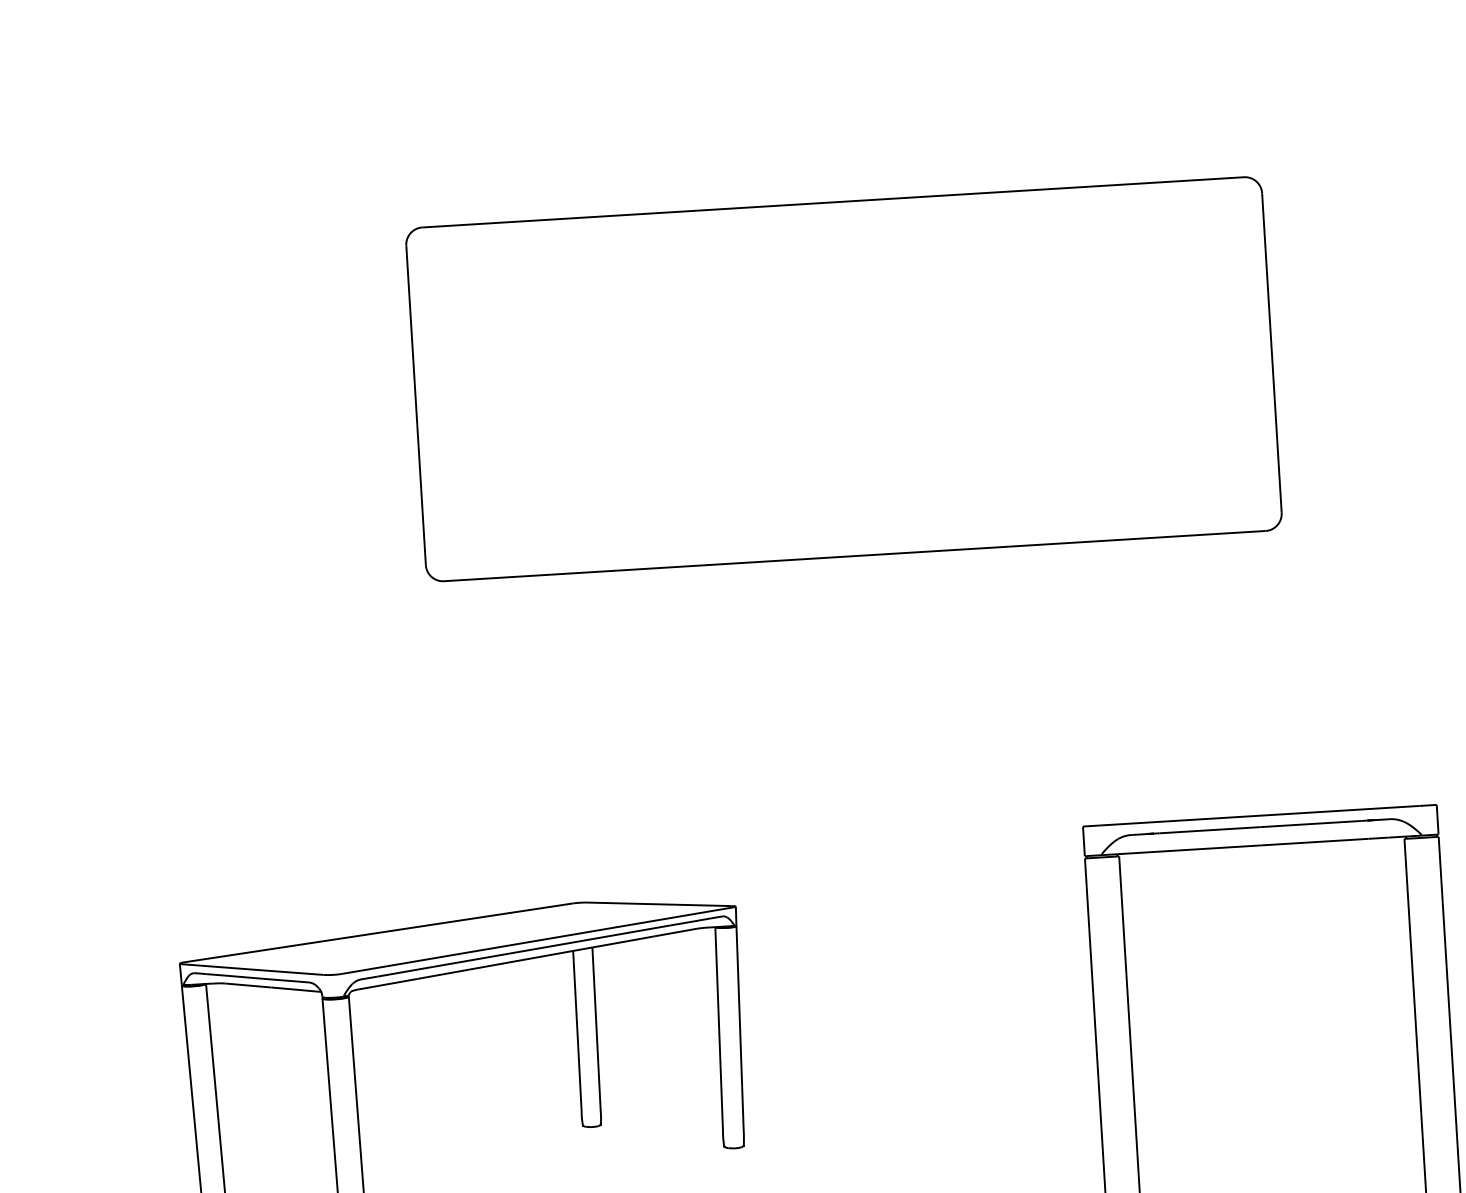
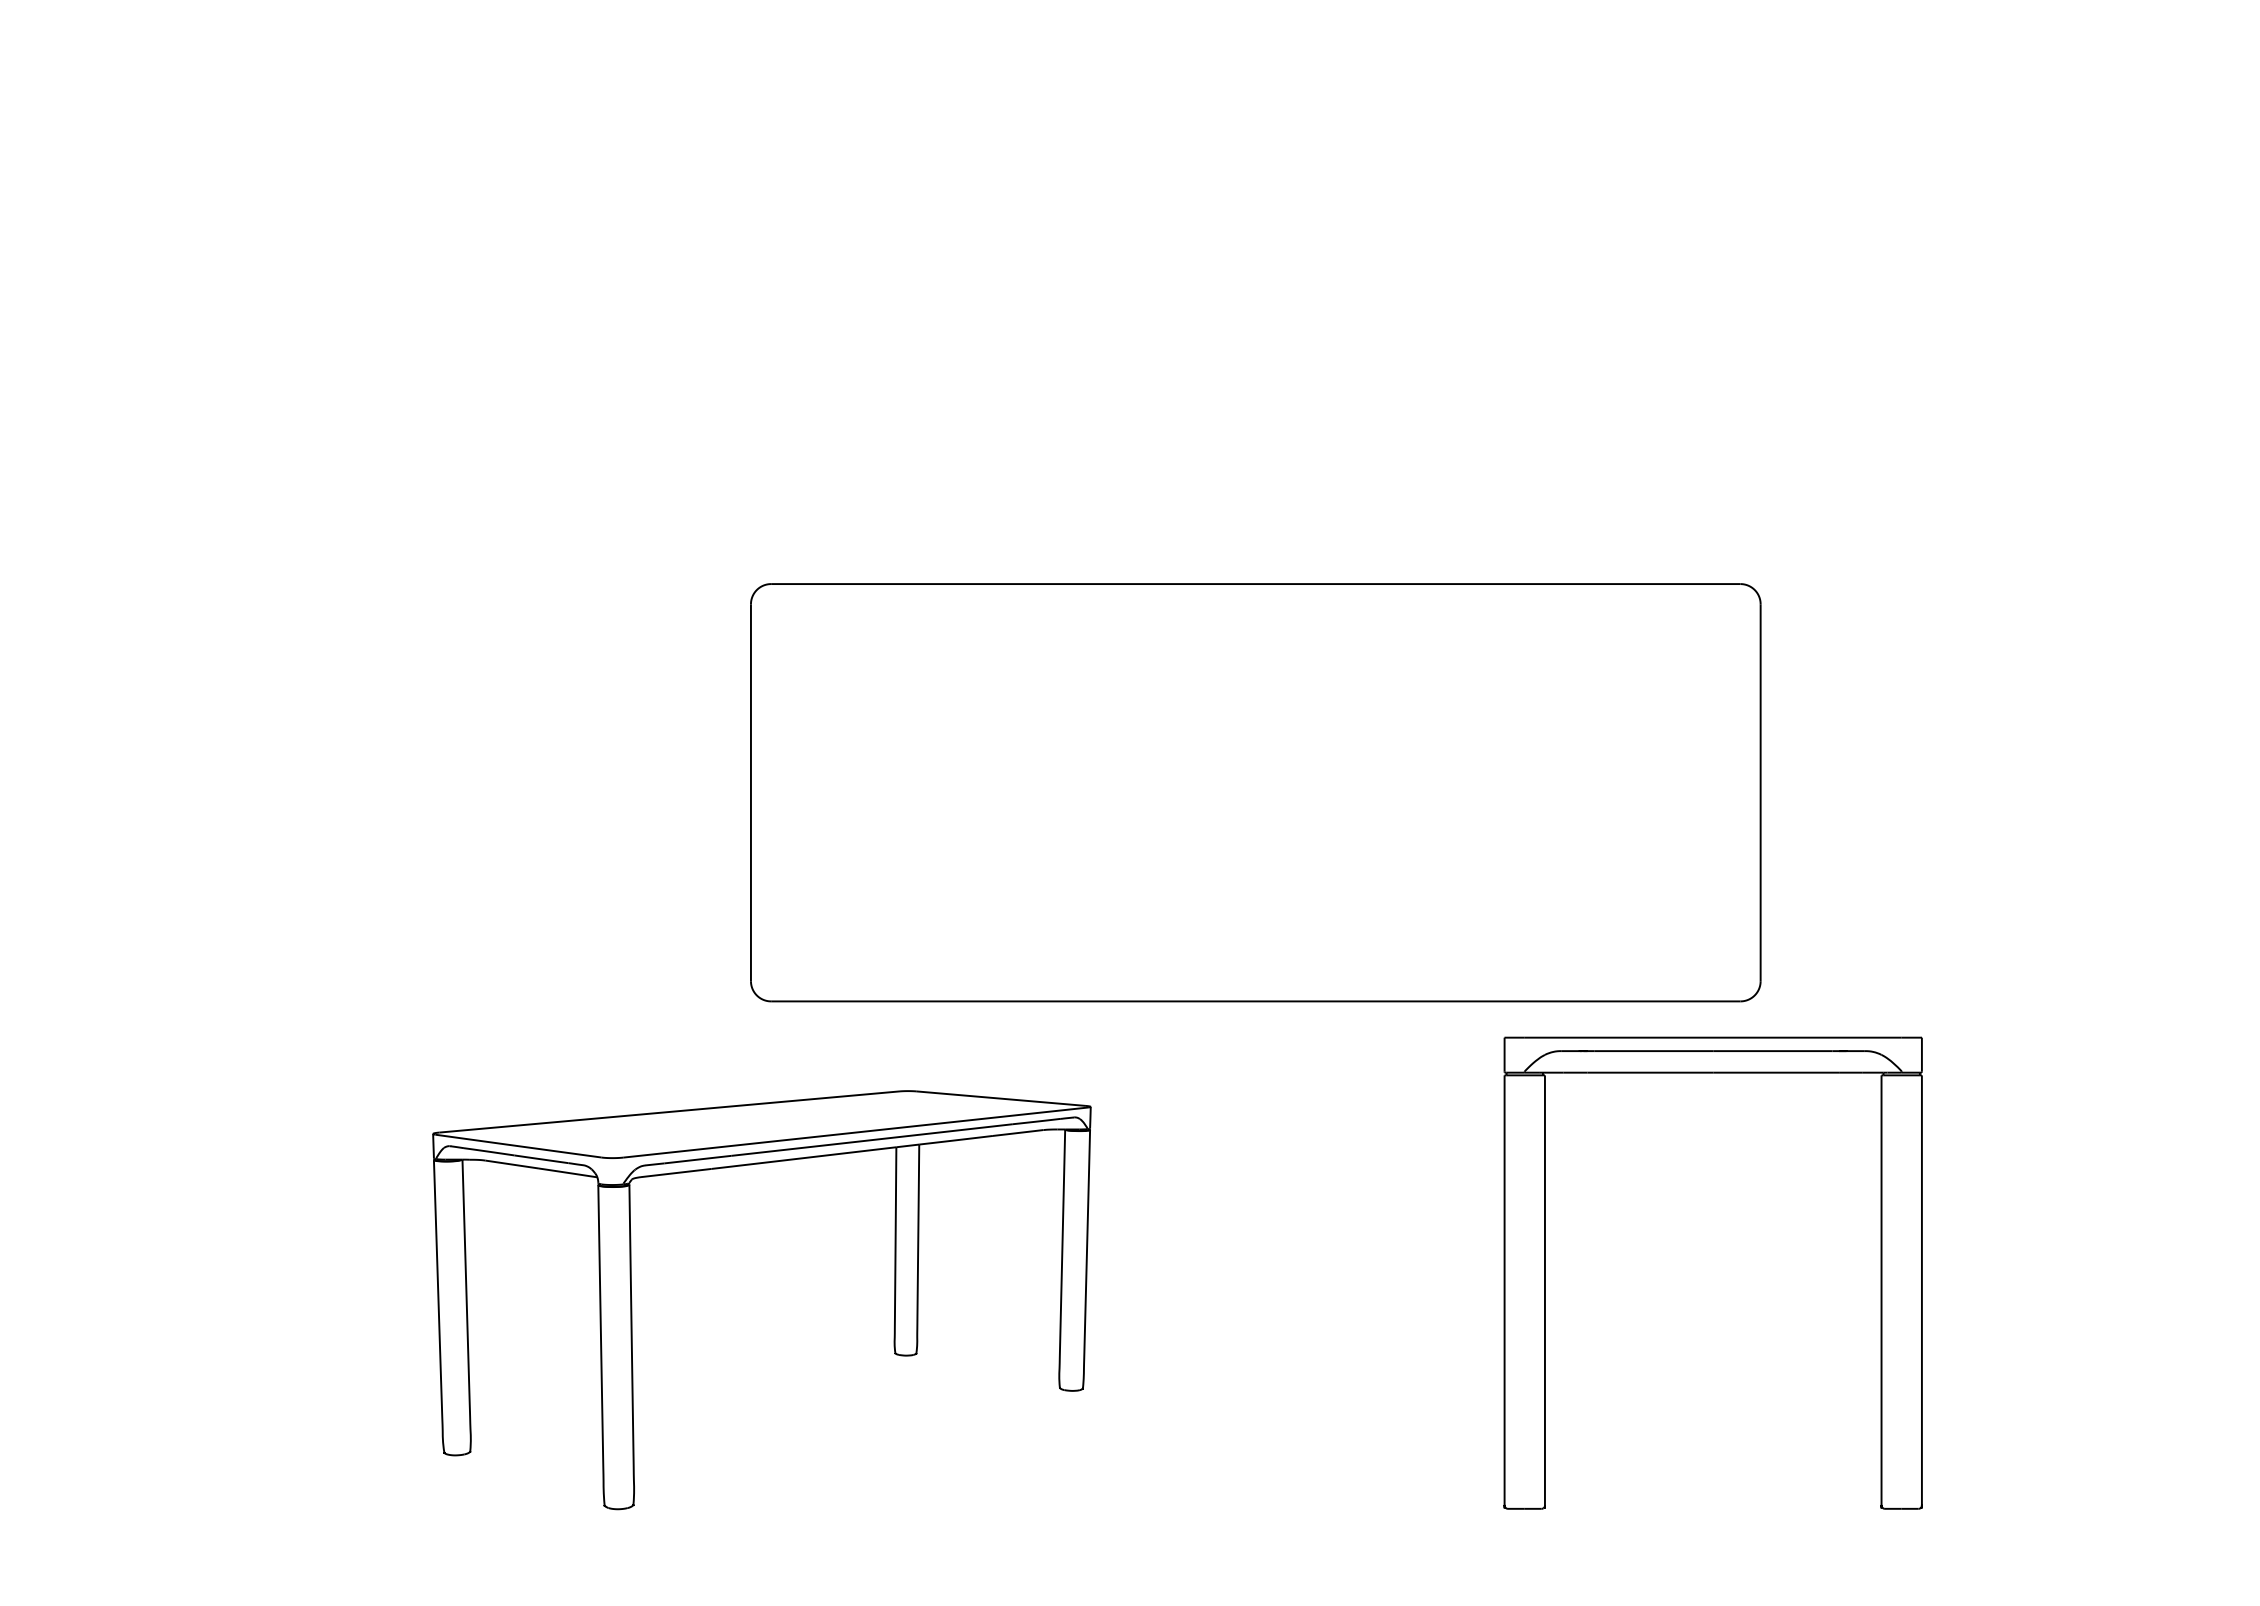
part: (843, 379) -> (1255, 792), moved

